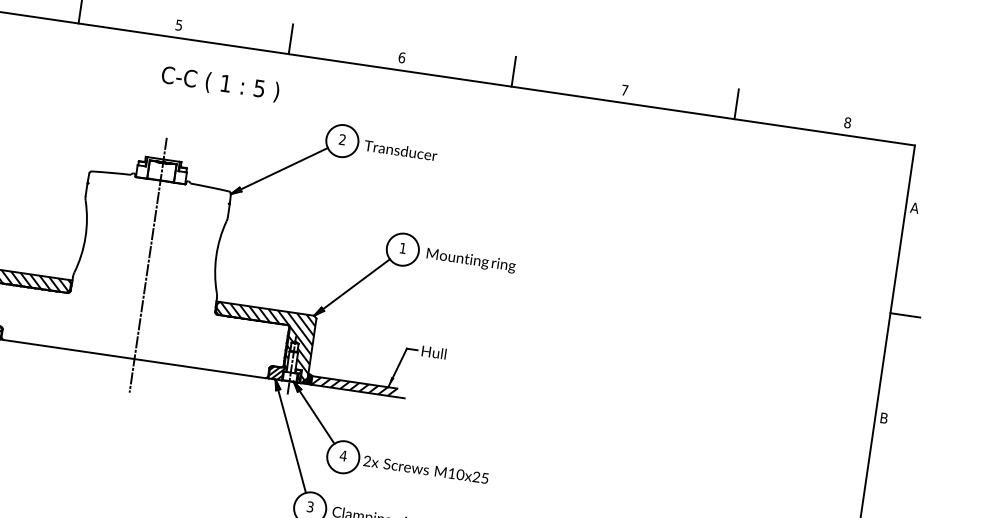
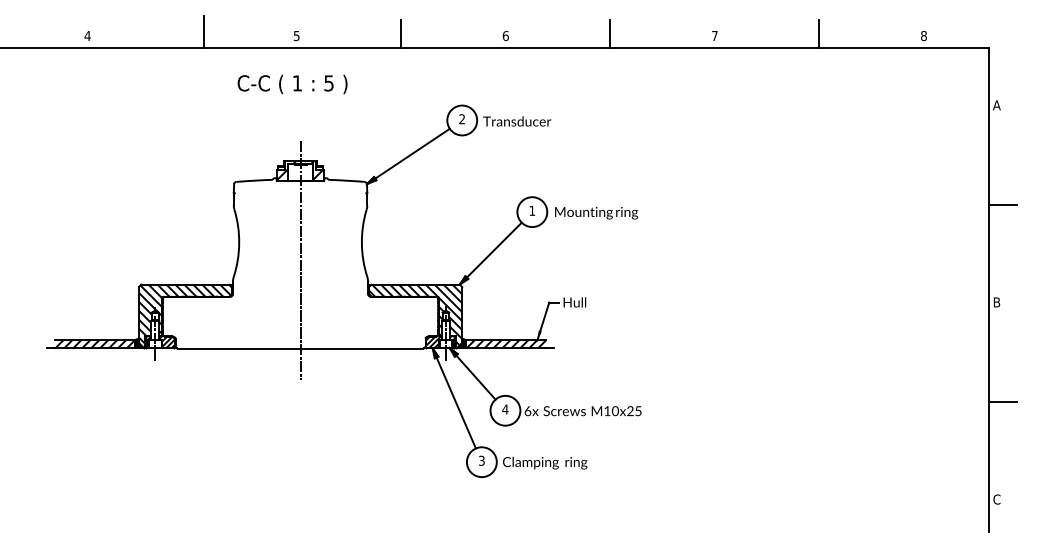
text: (220, 84) -> (292, 84), moved
hatch: (161, 169) -> (299, 170), added
text: (366, 461) -> (527, 411), 2x -> 6x

